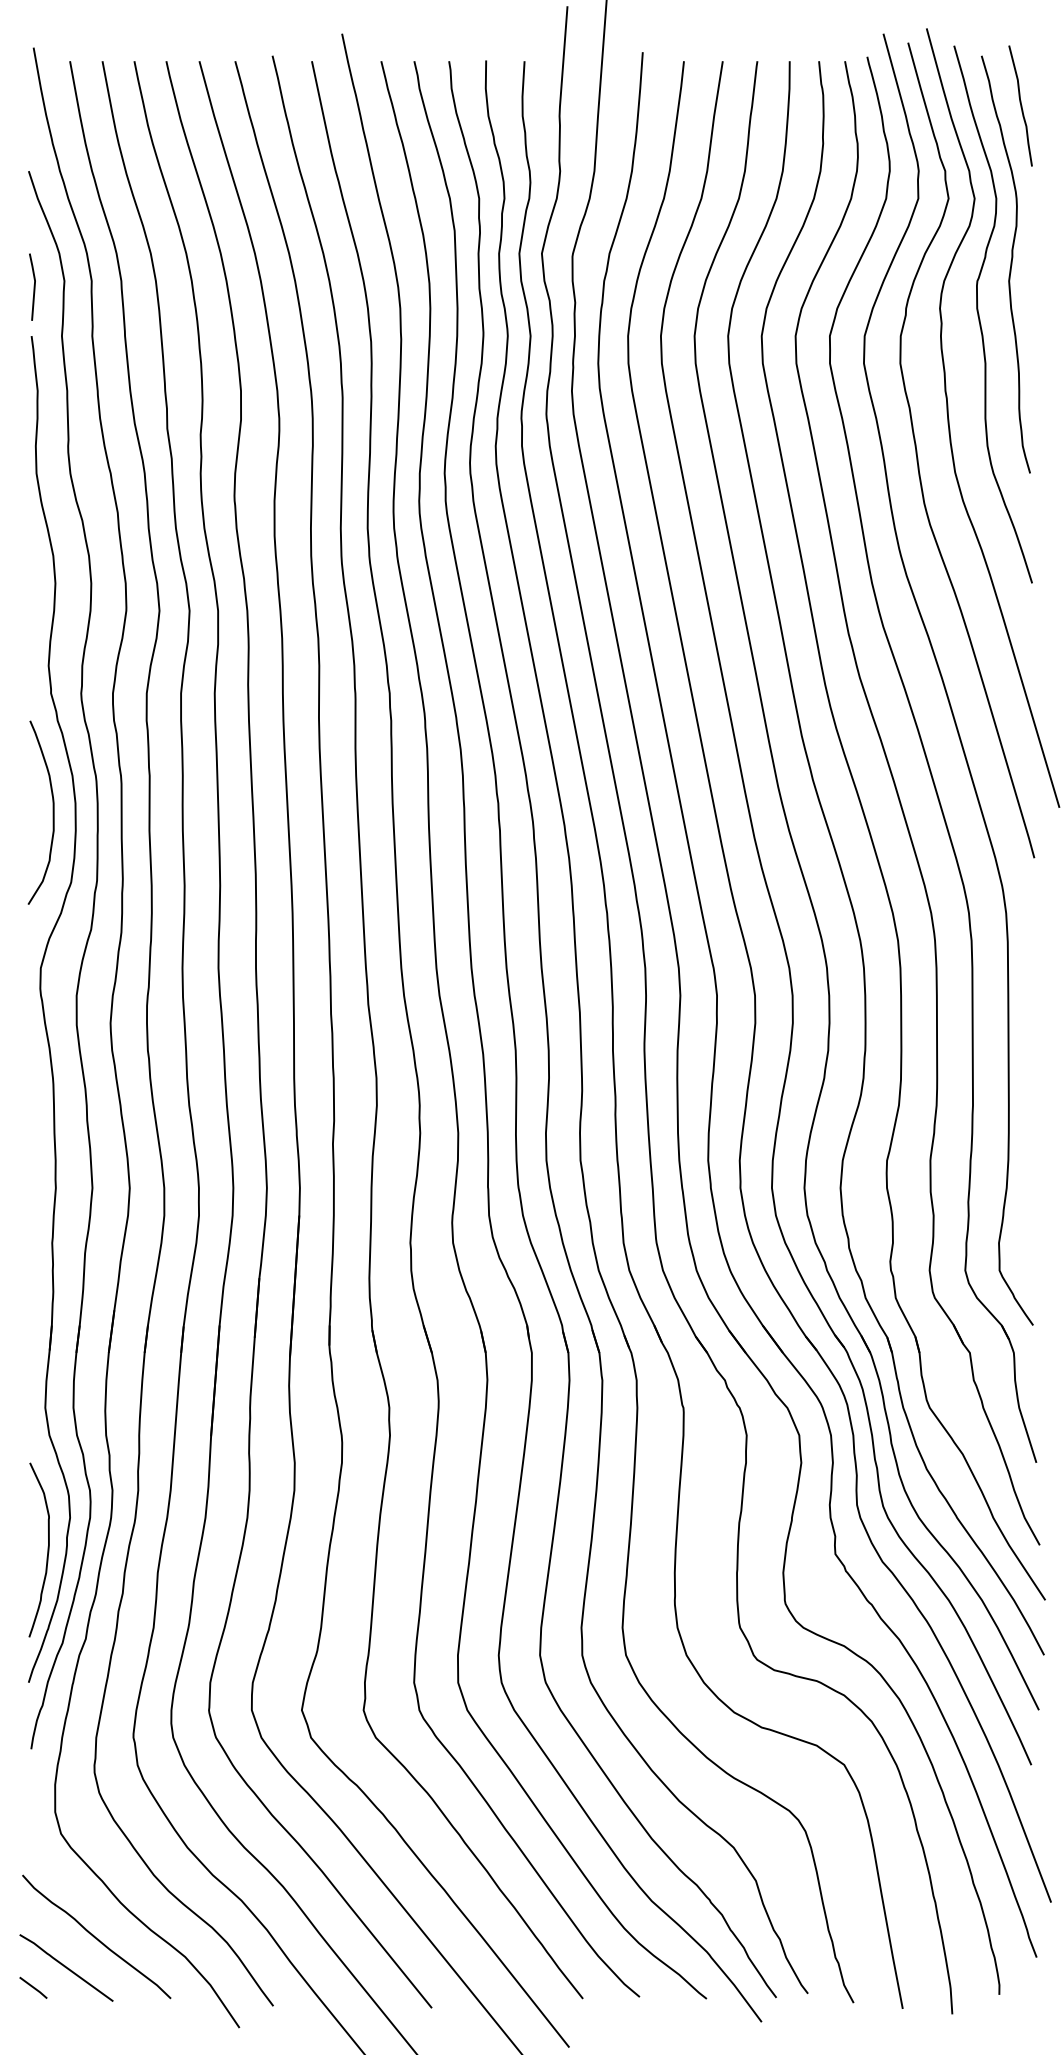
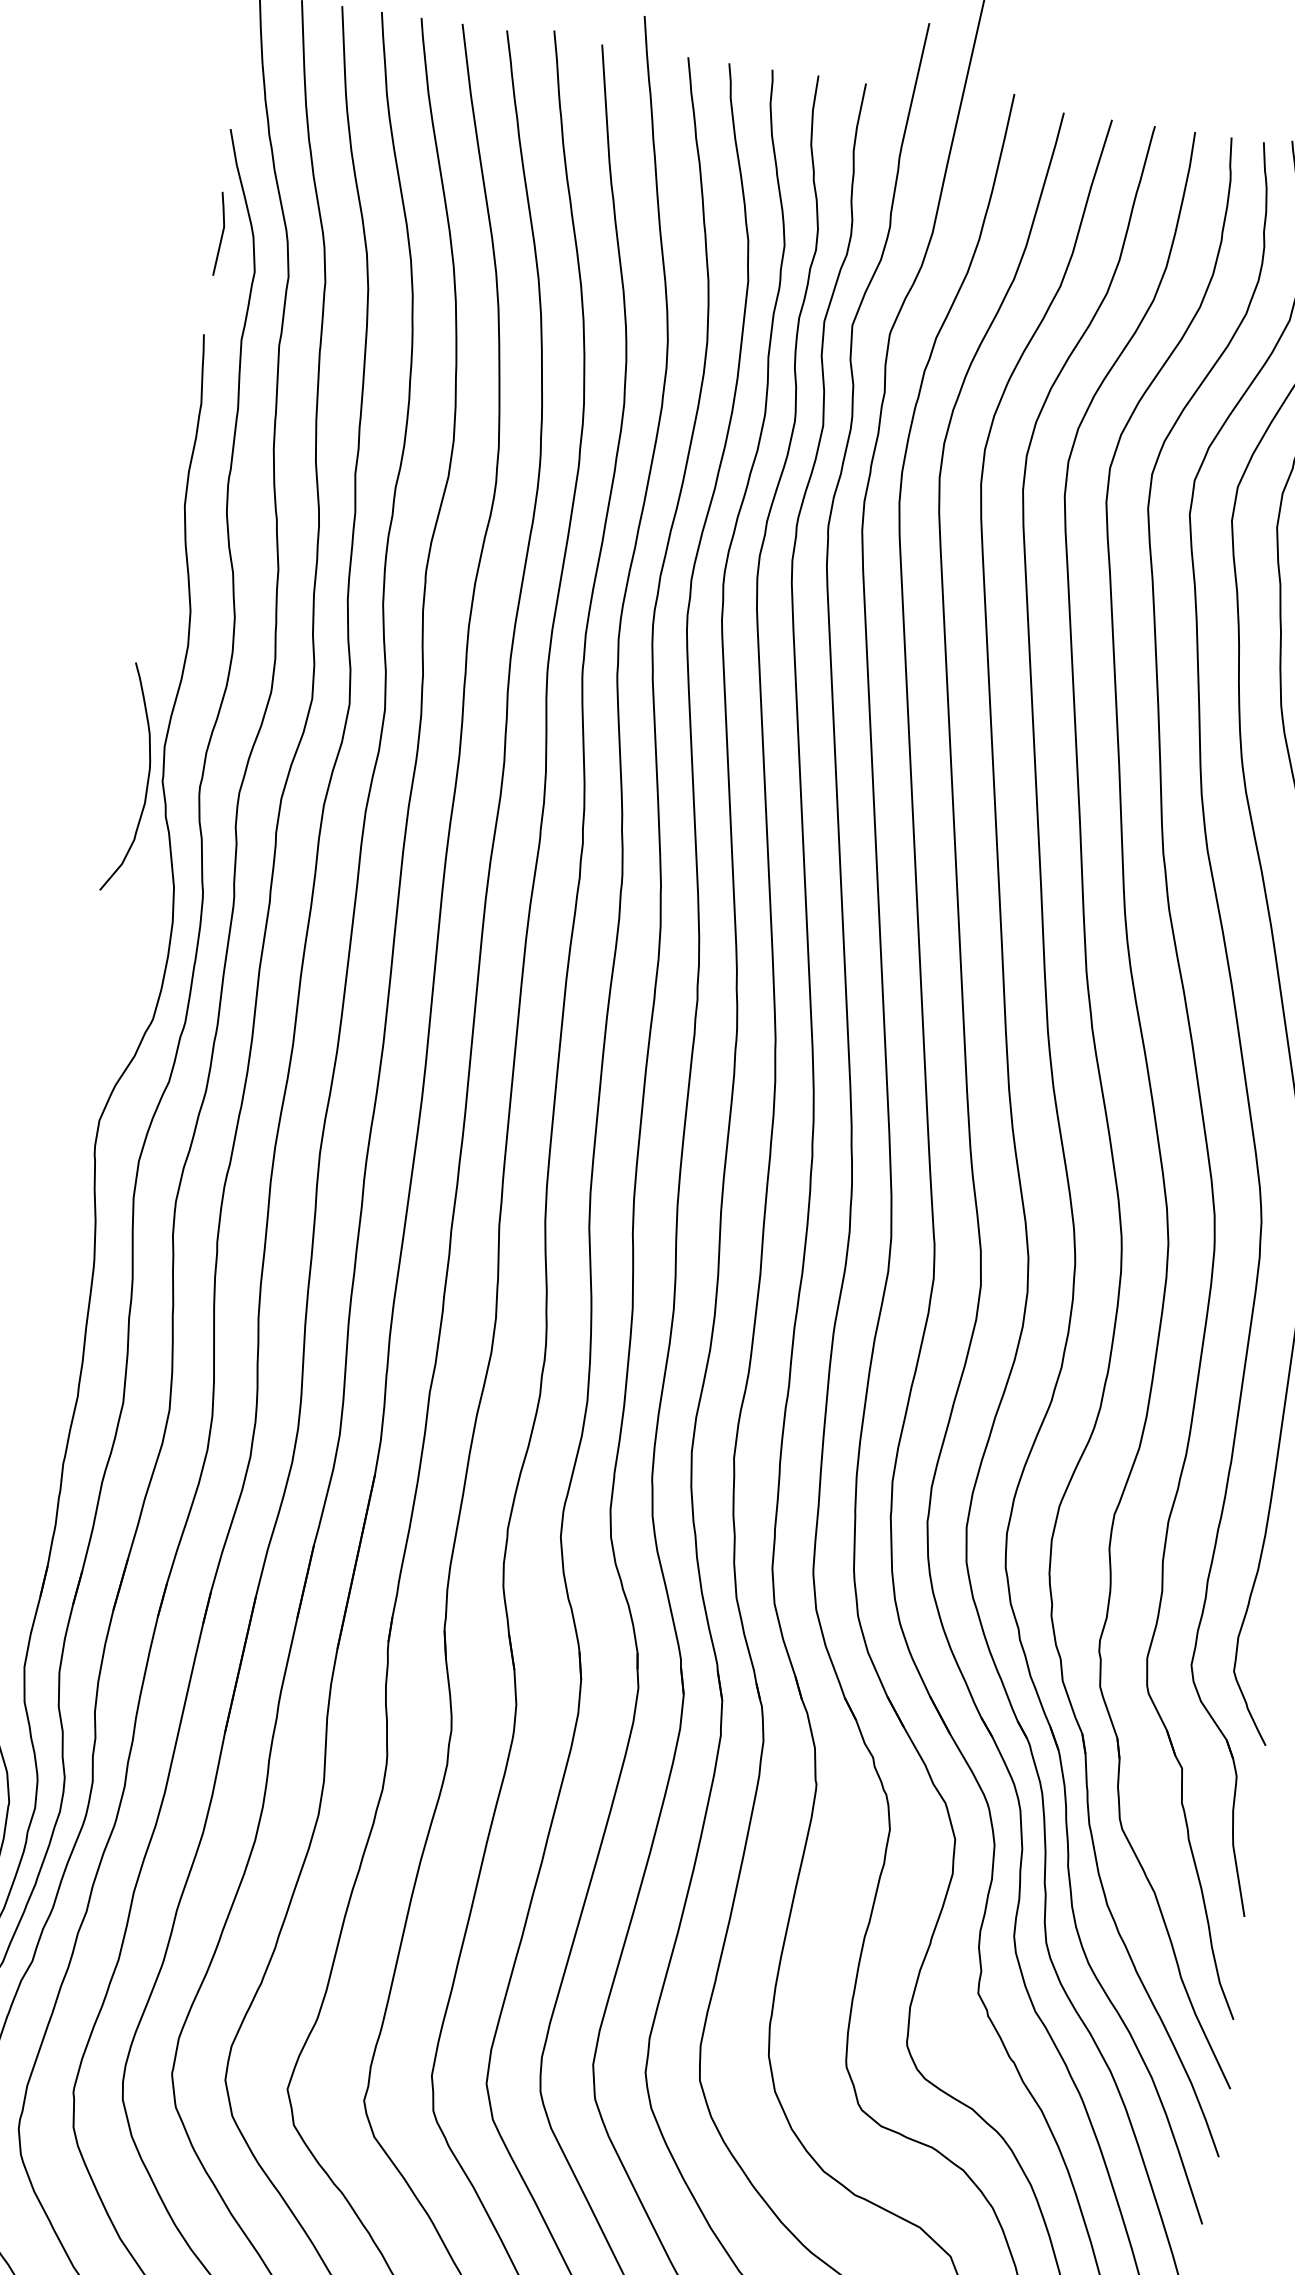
line: (33, 286) -> (221, 233), moved
curve: (52, 812) -> (146, 780), moved

